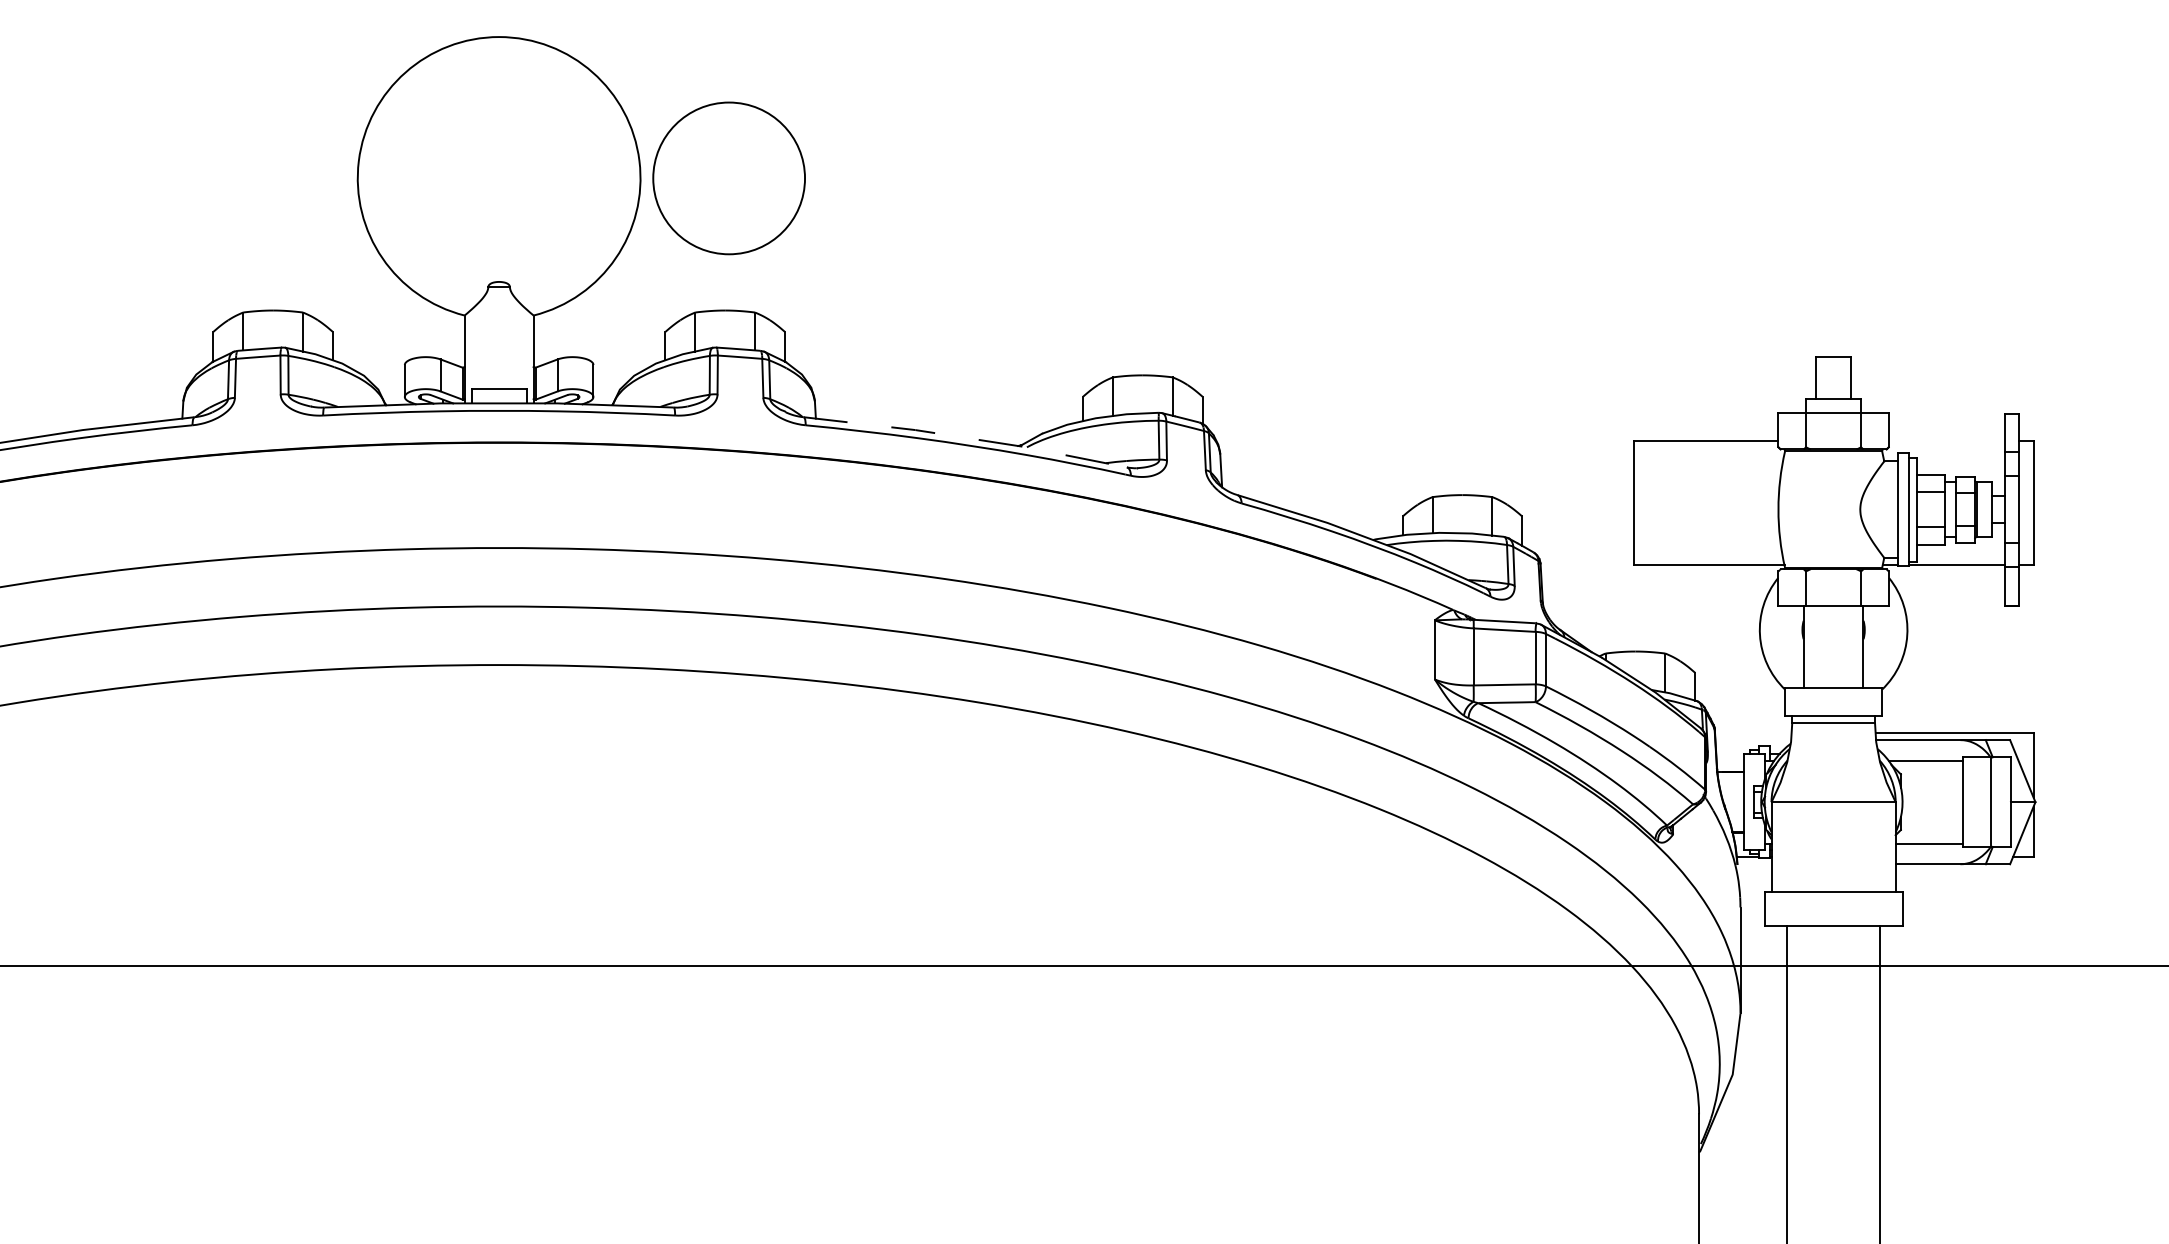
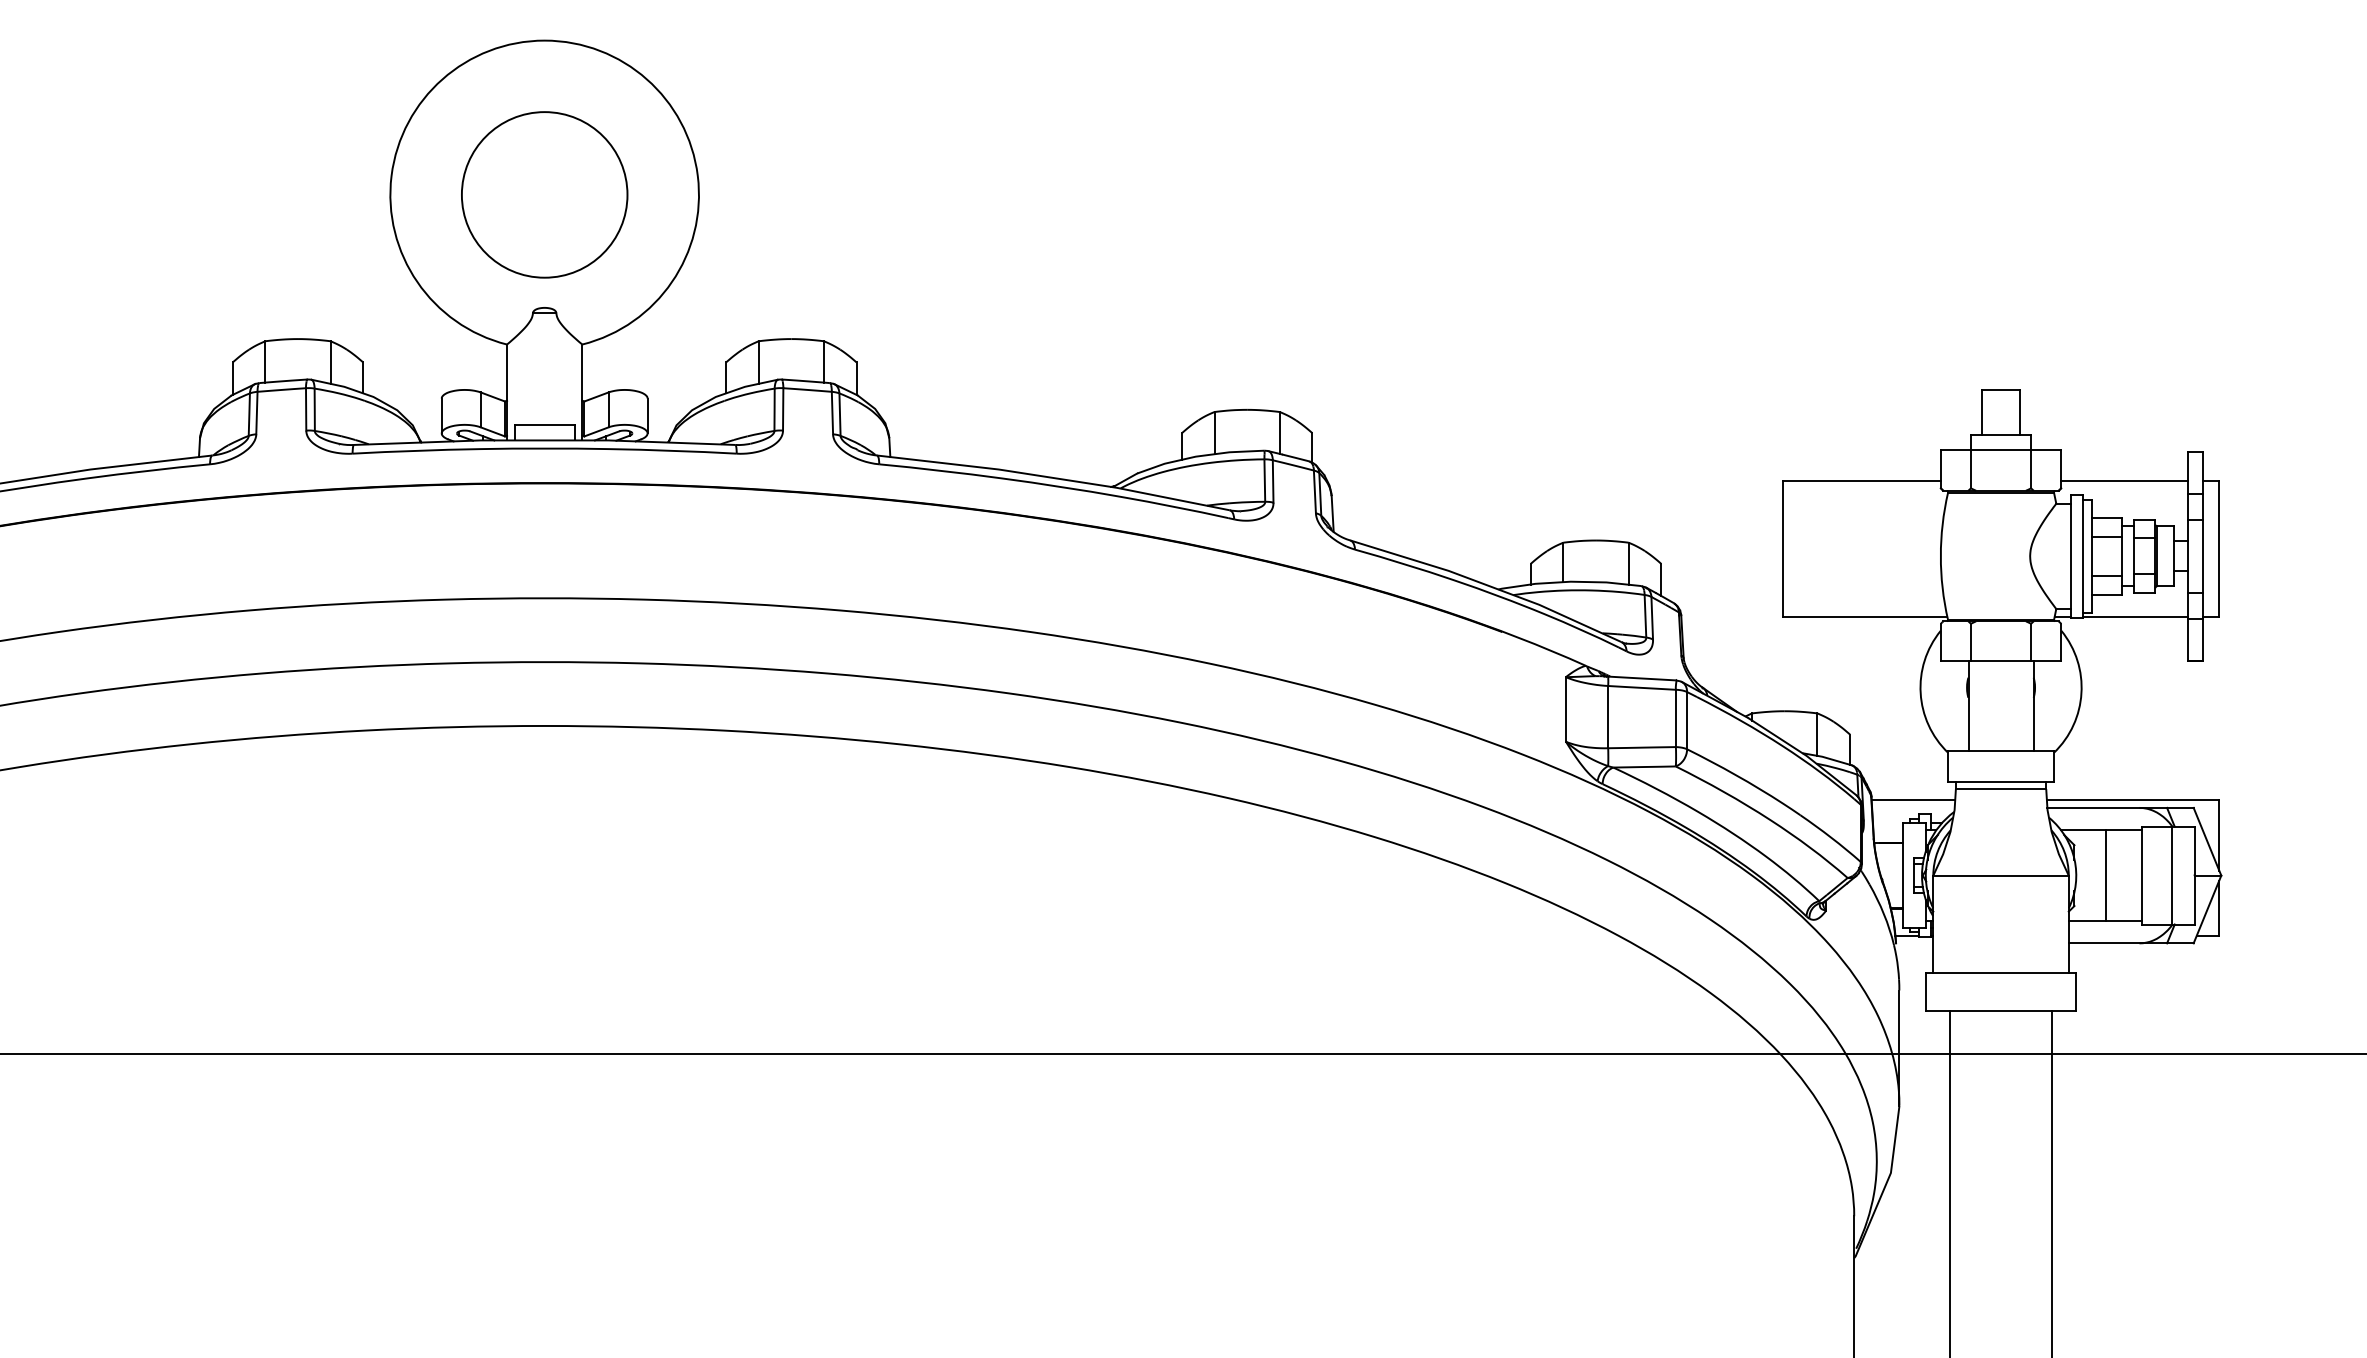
circle: (728, 178) -> (544, 194), moved
line: (966, 438) -> (1054, 478), dashed -> solid
line: (1946, 441) -> (2124, 481), added
line: (1753, 733) -> (1913, 800), added
line: (1930, 802) -> (2106, 875), added

